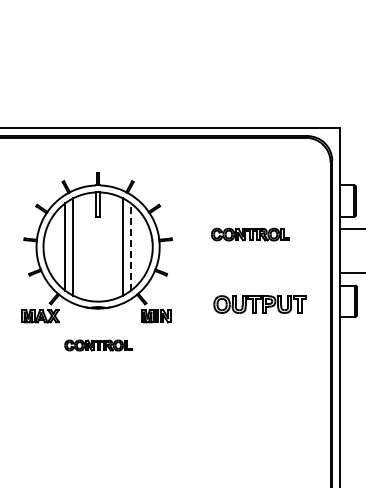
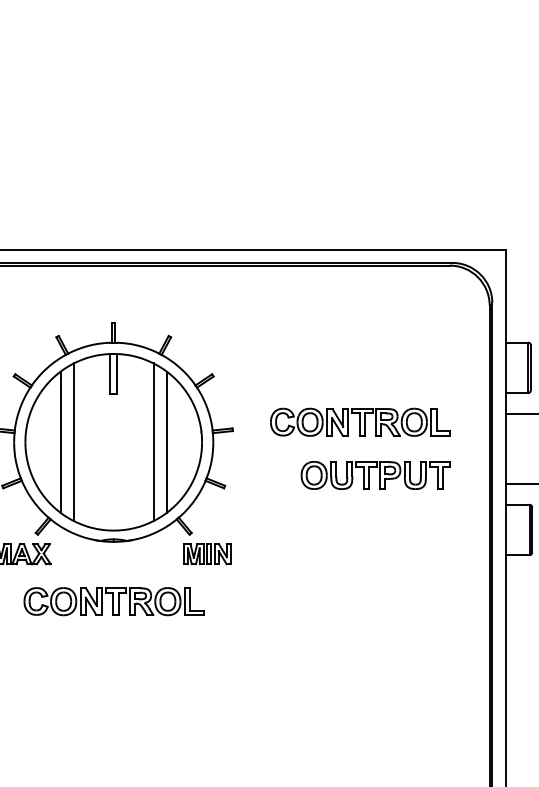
part: (250, 234) -> (360, 422), size x1.43
line: (130, 247) -> (166, 443), dashed -> solid
part: (259, 304) -> (374, 475), moved
part: (98, 345) -> (114, 601), size x1.67

